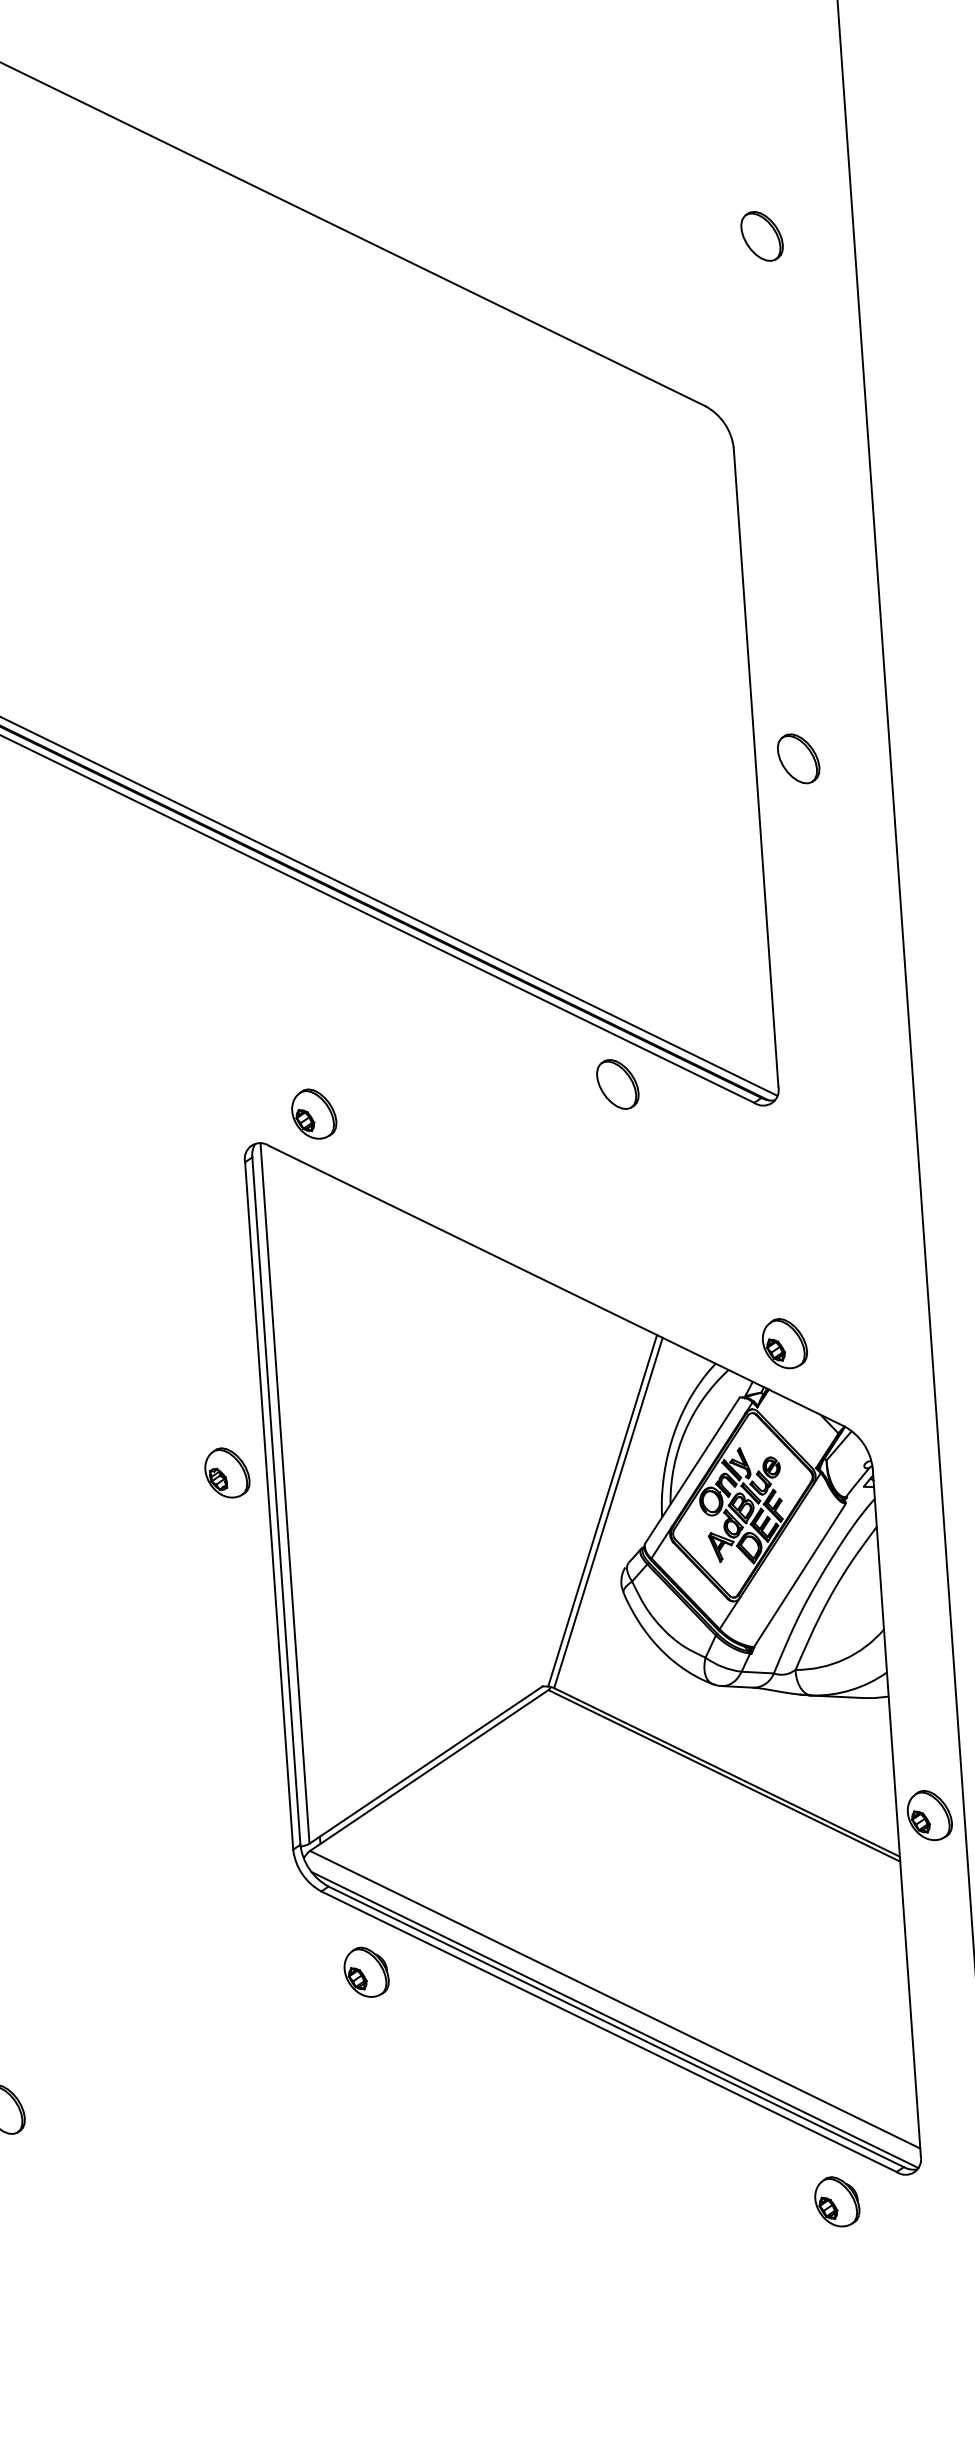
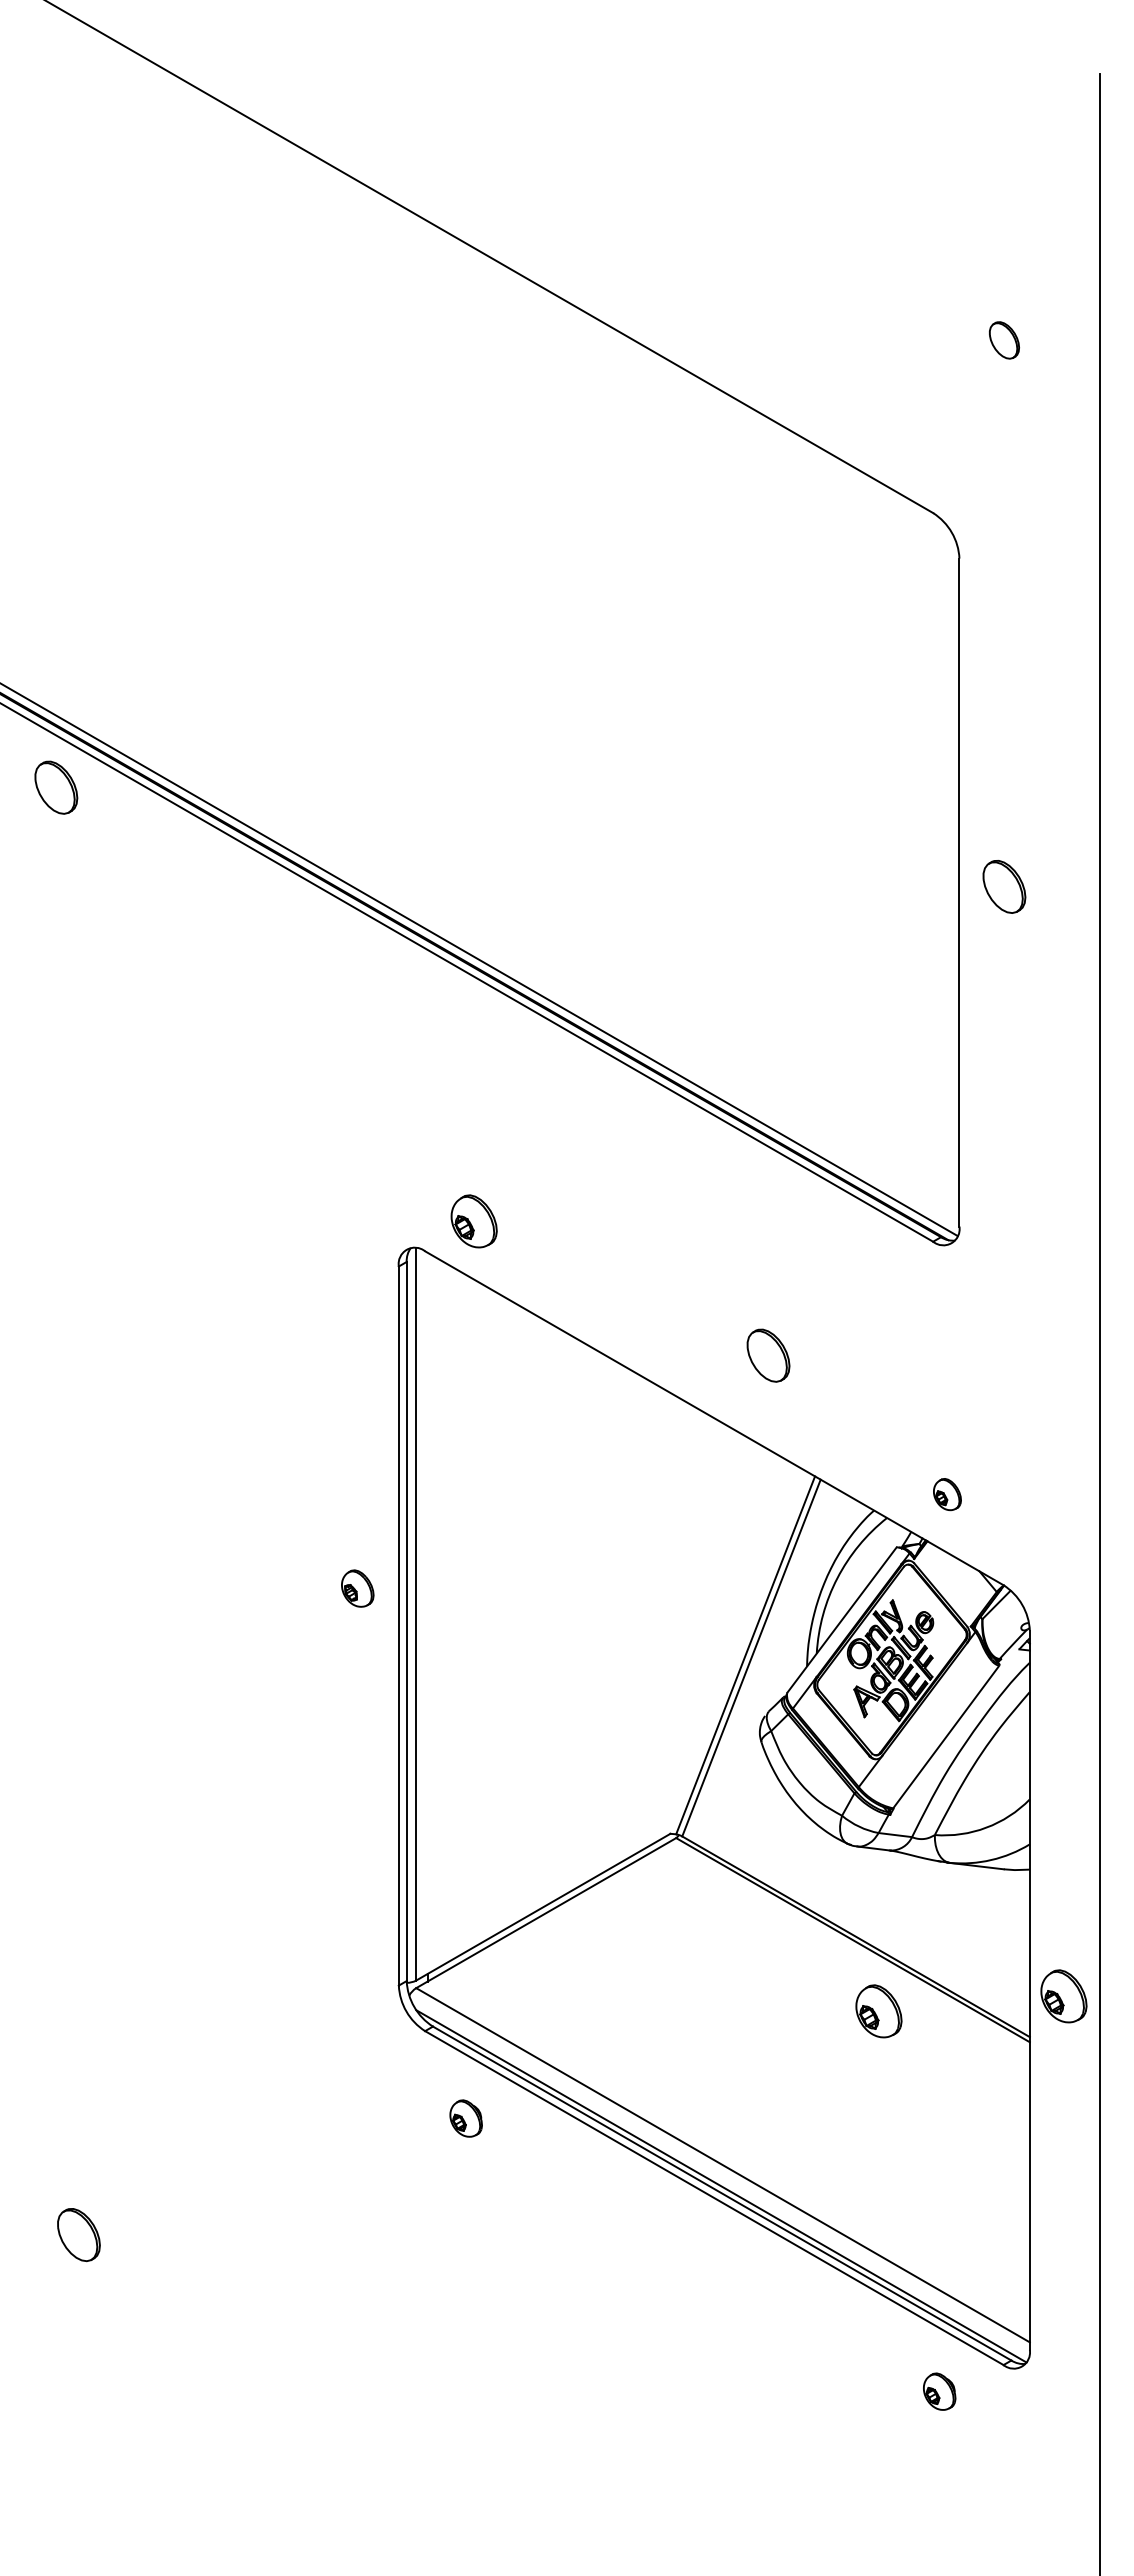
part: (762, 236) -> (1004, 340), size x0.7
part: (617, 1084) -> (768, 1355), moved
part: (784, 1343) -> (947, 1494), size x0.6
part: (227, 1472) -> (357, 1588), size x0.7
part: (753, 1842) -> (878, 2011), added
part: (365, 1972) -> (465, 2118), size x0.7
part: (837, 2201) -> (939, 2391), size x0.7

